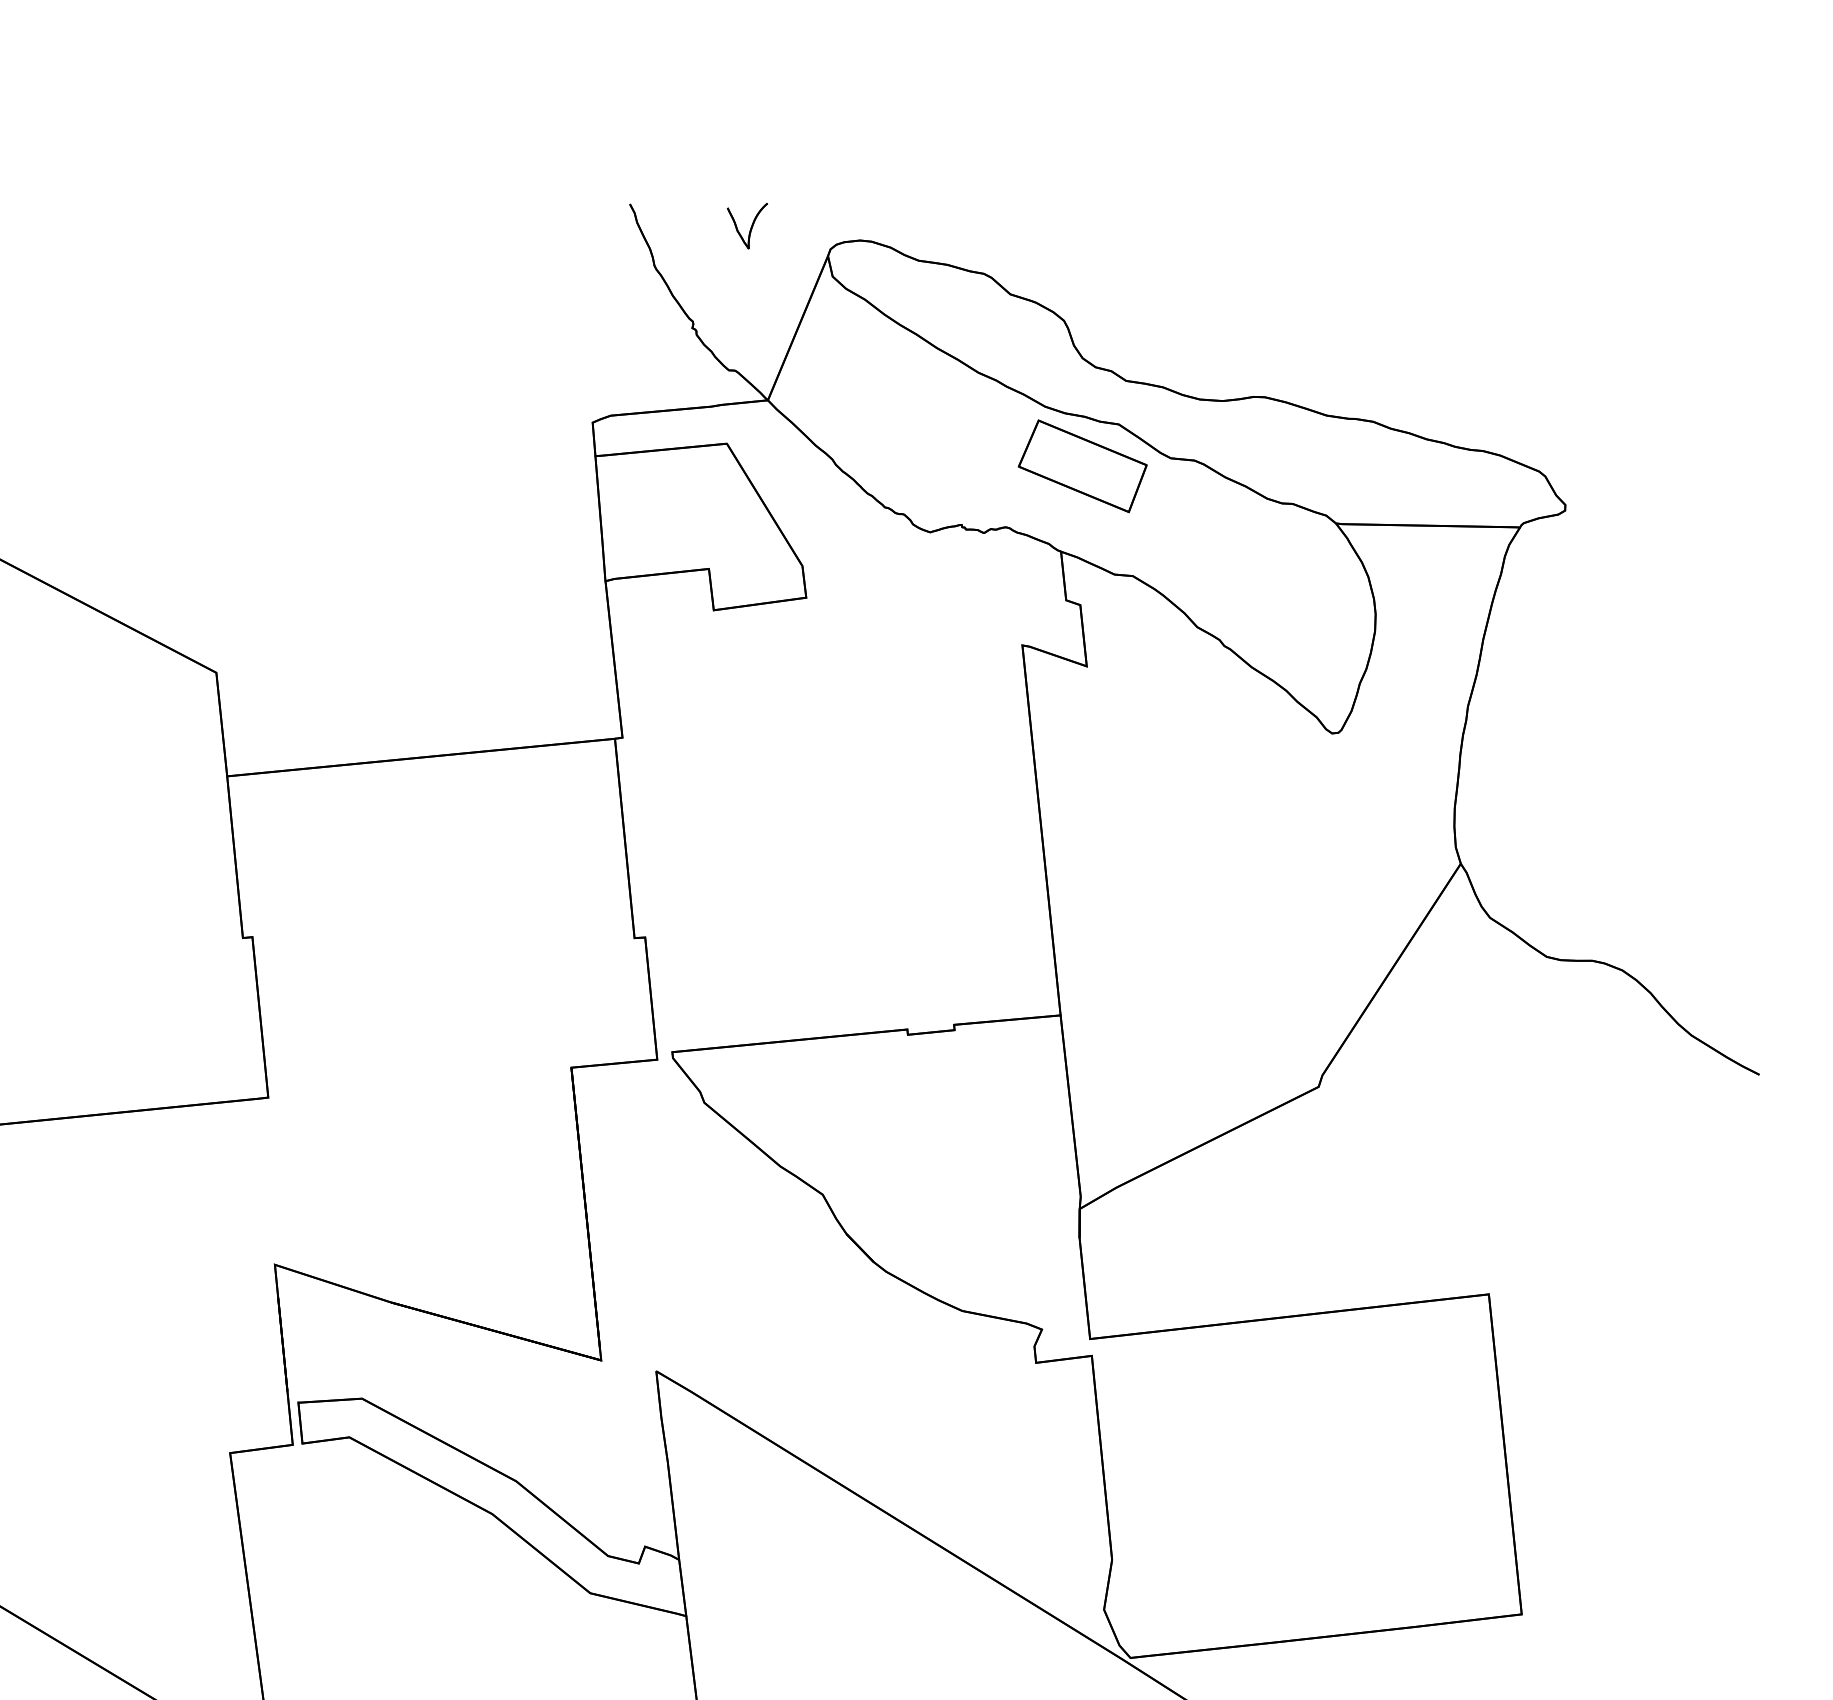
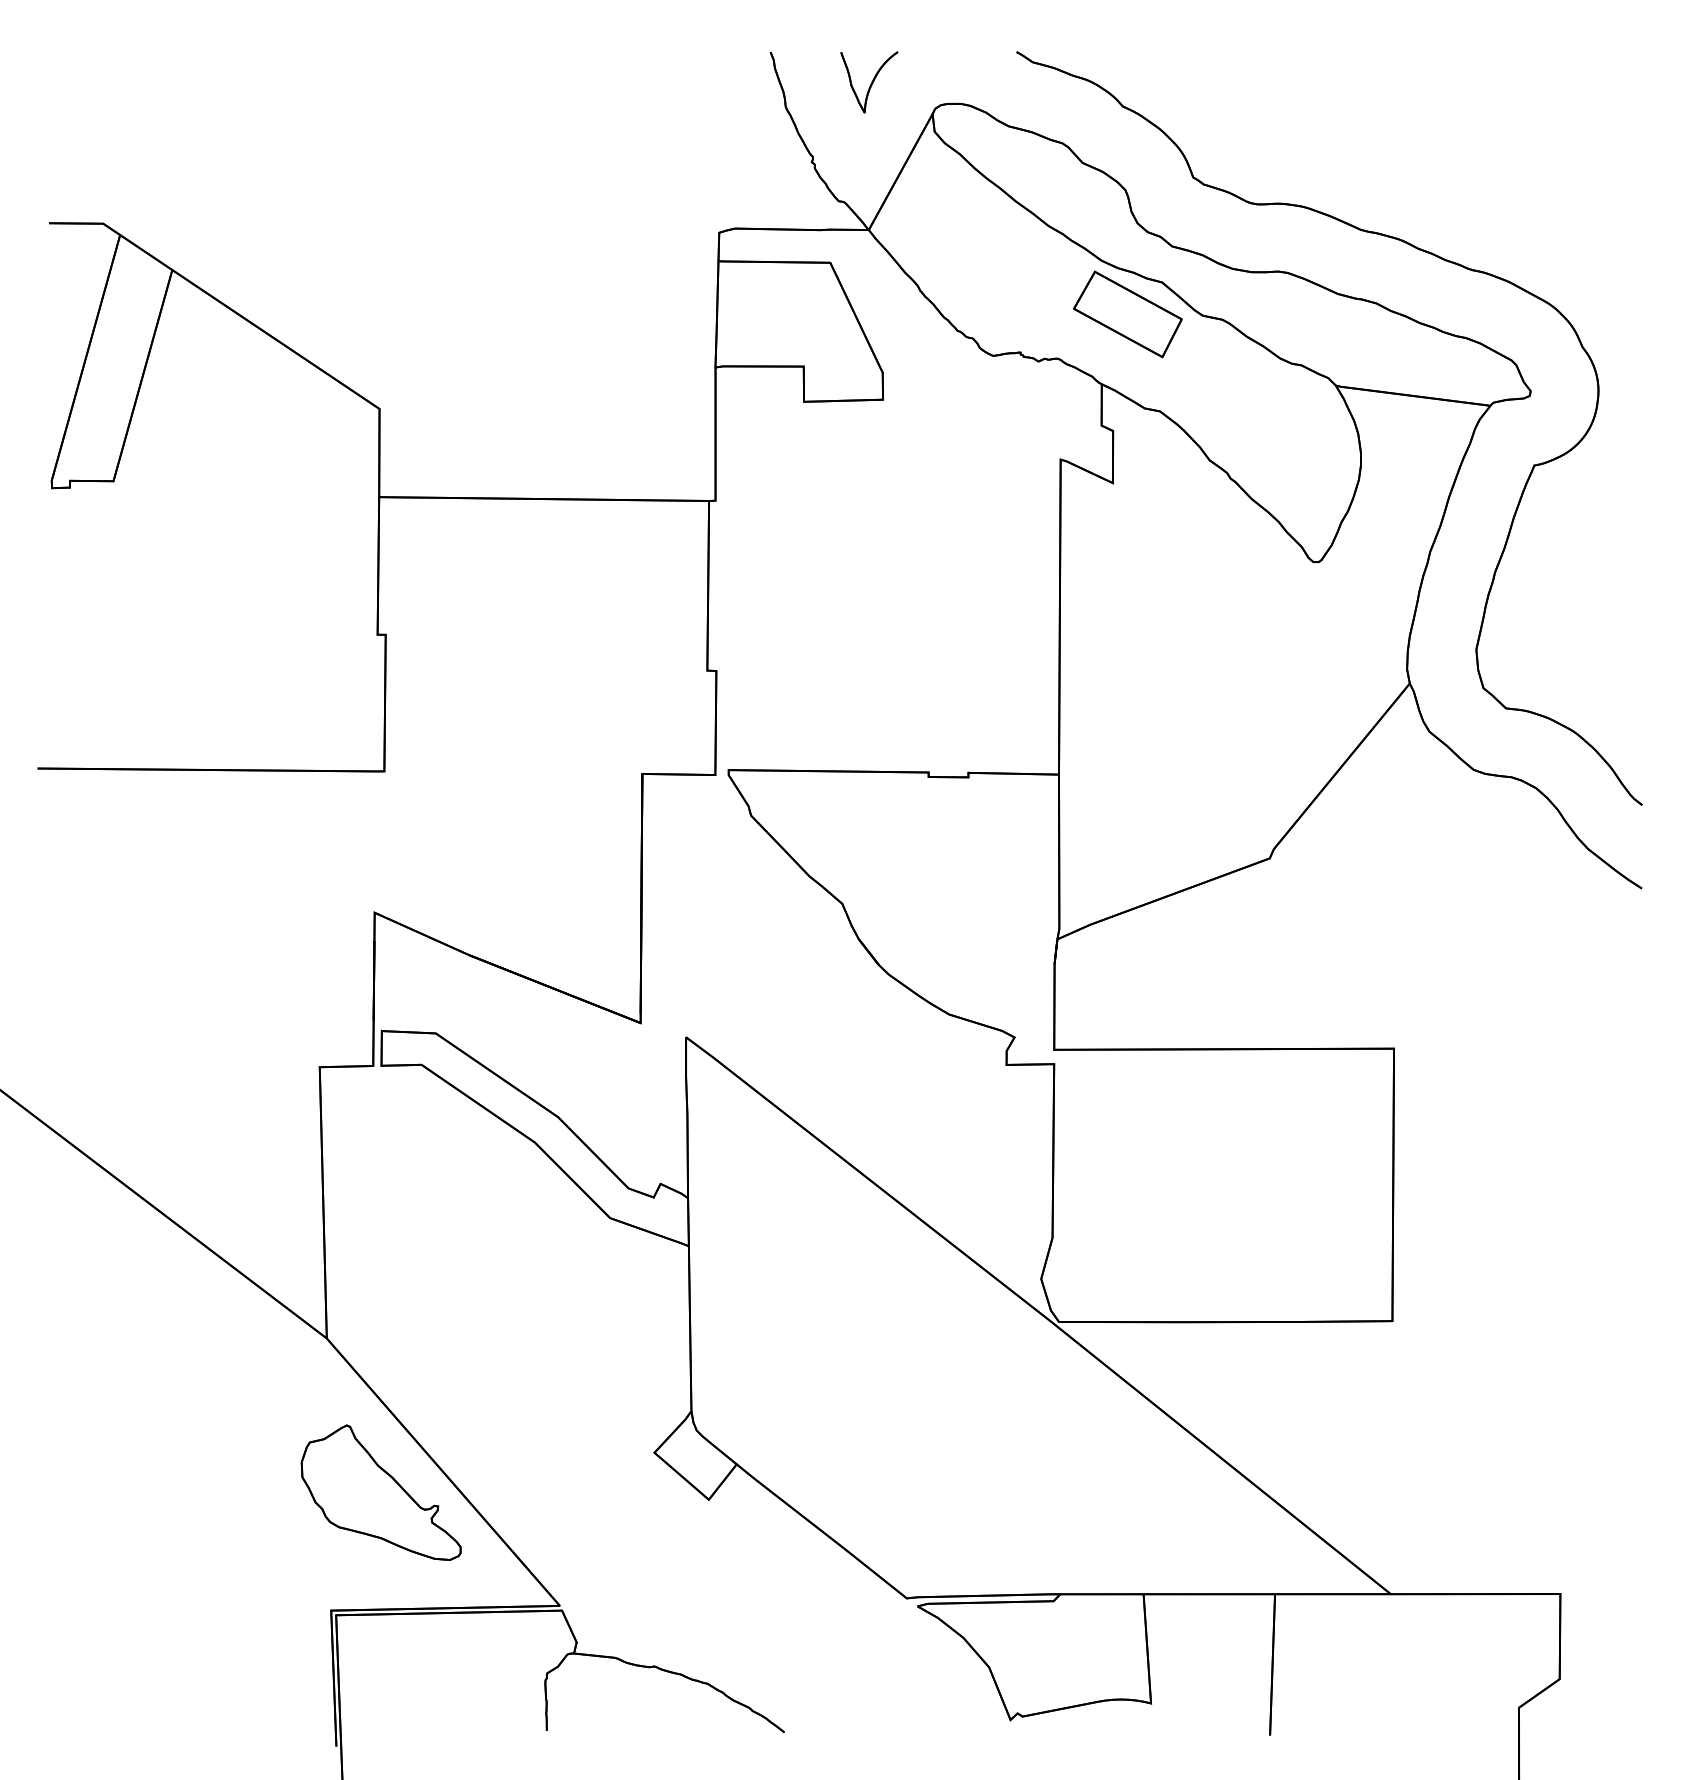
part: (749, 227) -> (869, 82), size x1.67
part: (1357, 340) -> (1370, 233), added

